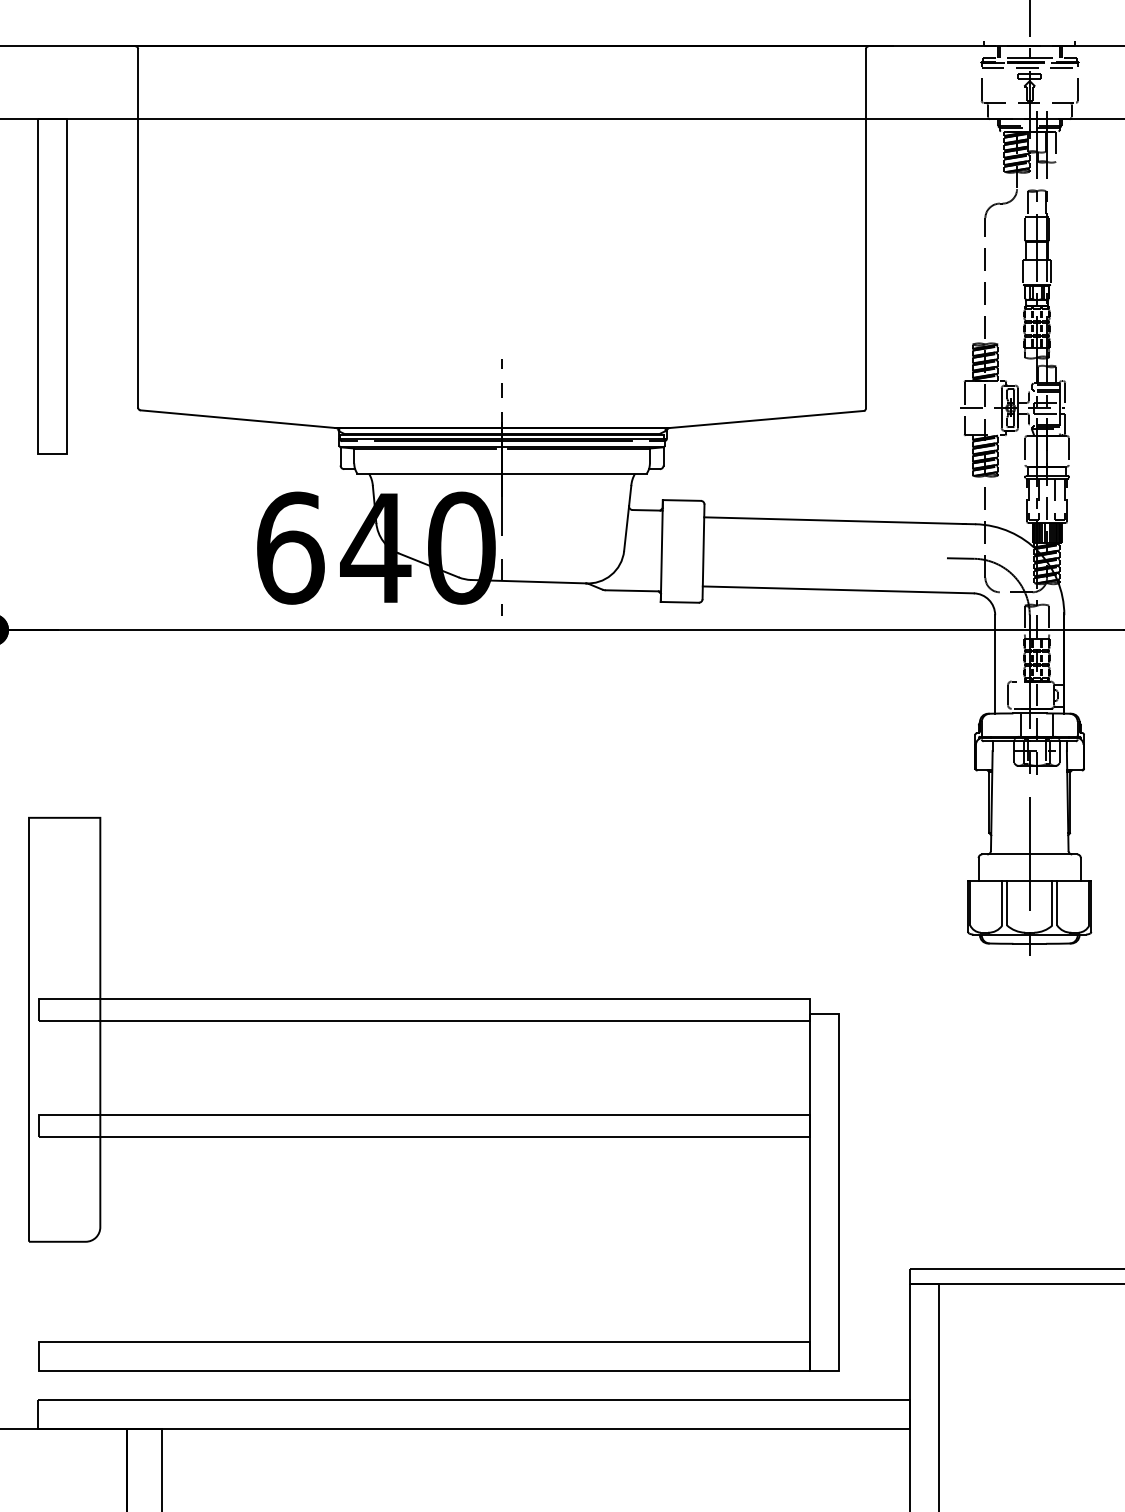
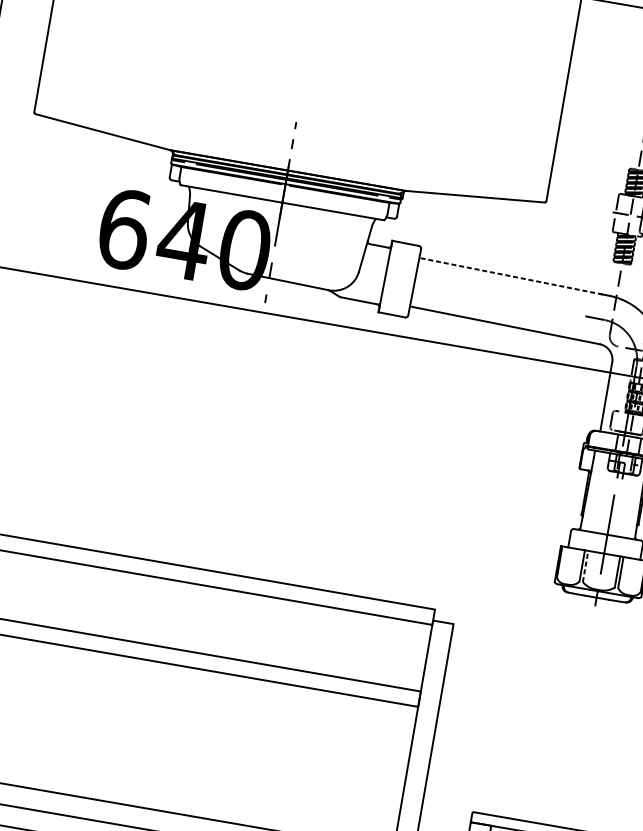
line: (835, 520) -> (511, 276), solid -> dashed
line: (1007, 902) -> (586, 565), solid -> dashed

